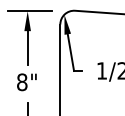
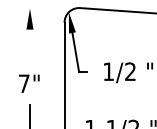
line: (29, 11) -> (31, 8), removed
line: (27, 48) -> (29, 47), removed
text: (21, 82) -> (23, 83), 8" -> 7"

